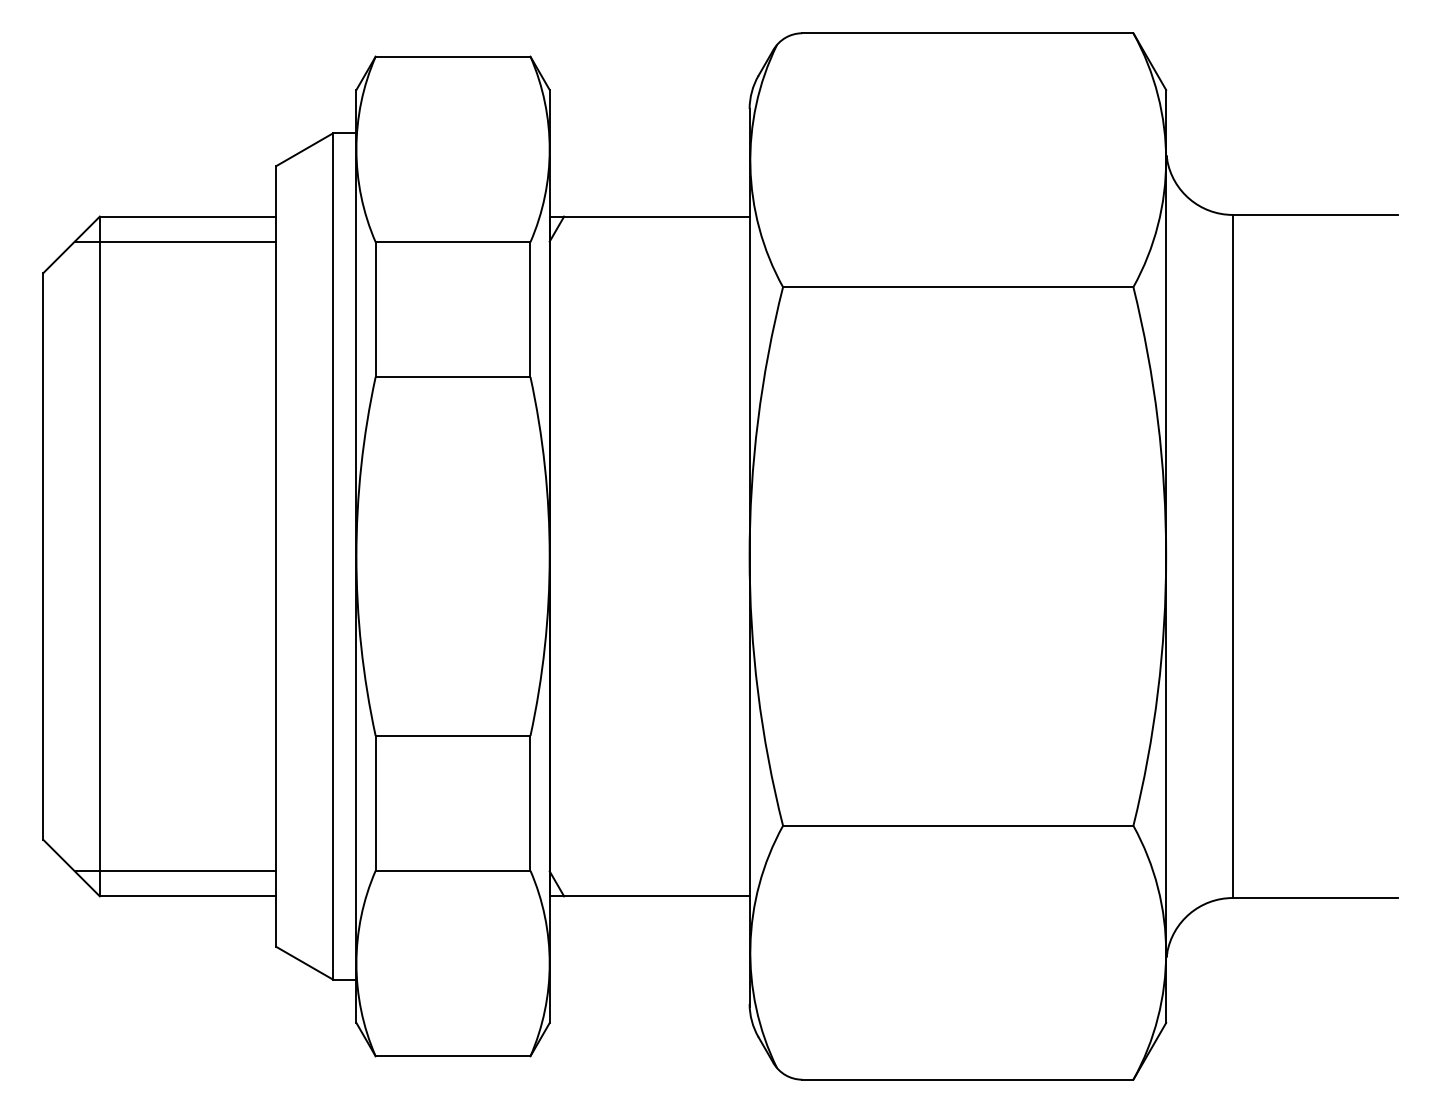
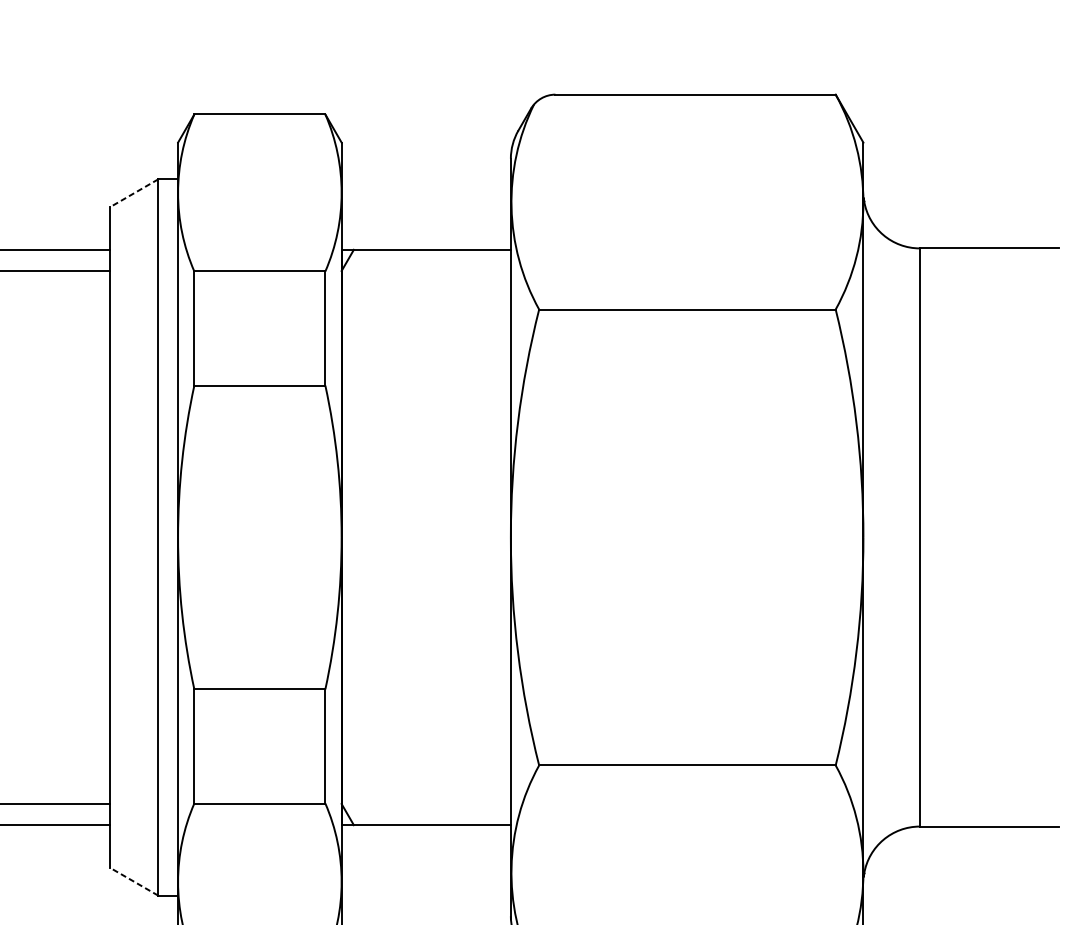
line: (304, 149) -> (134, 193), solid -> dashed
line: (304, 963) -> (134, 881), solid -> dashed

